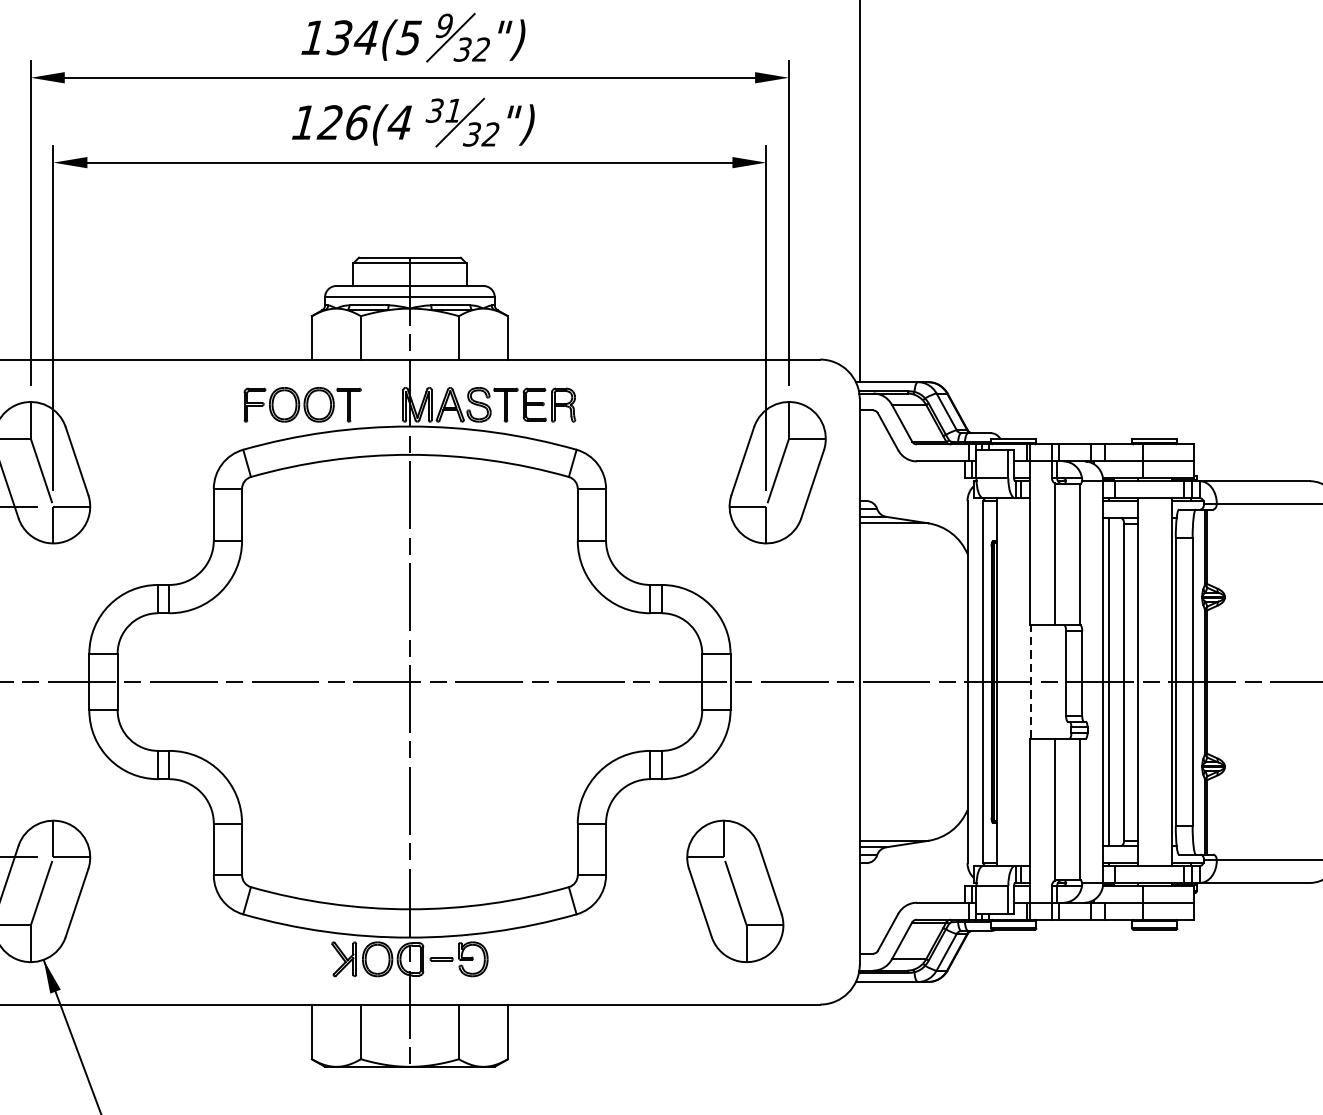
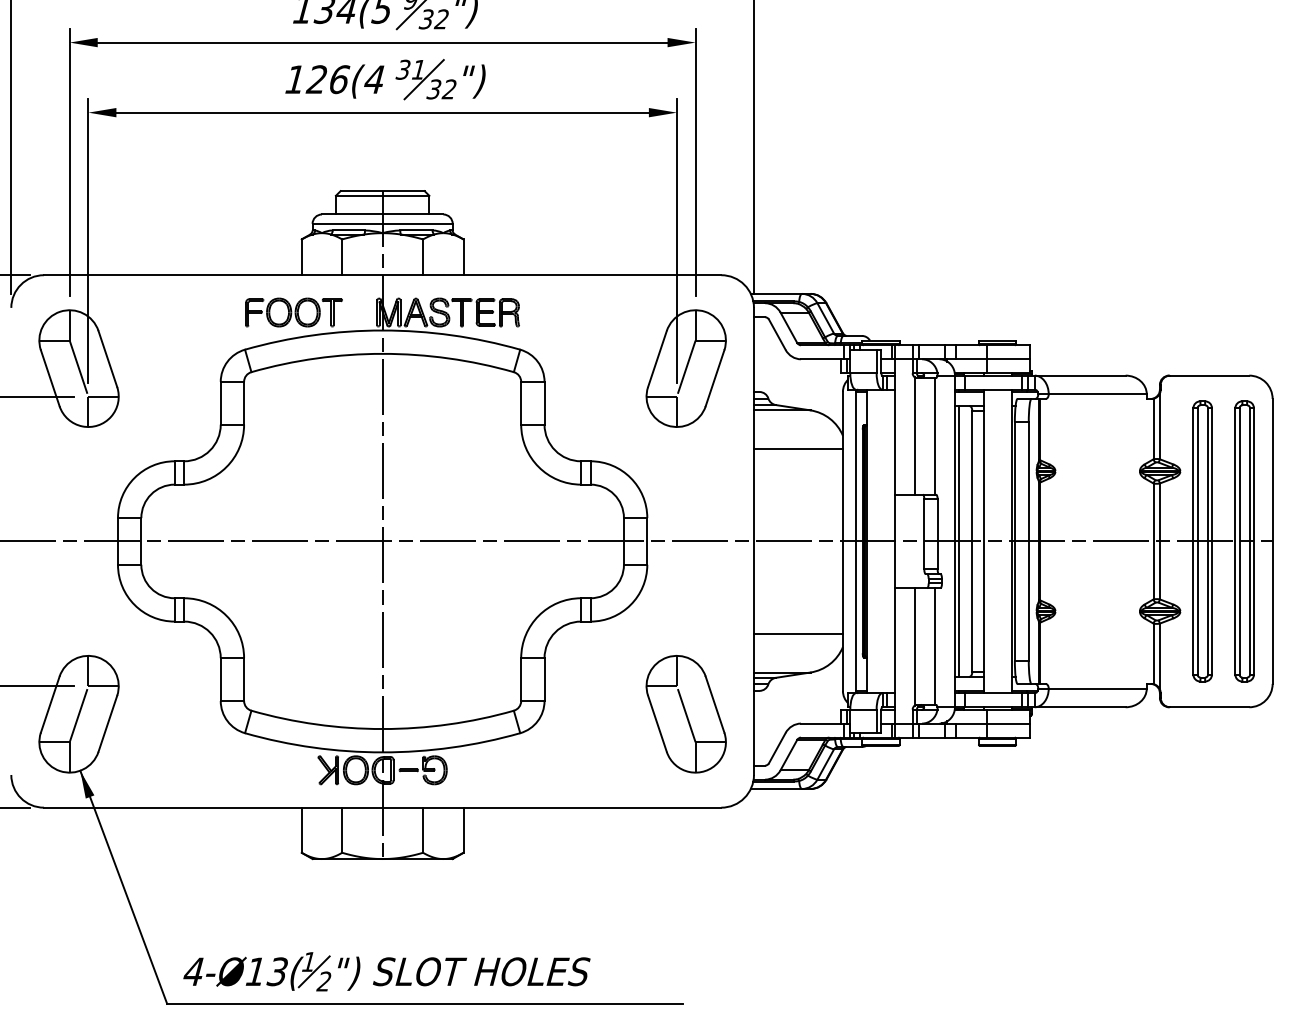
line: (912, 569) -> (797, 448), added
line: (1031, 682) -> (895, 541), dashed -> solid
line: (912, 794) -> (797, 634), added
part: (734, 891) -> (685, 714), moved

